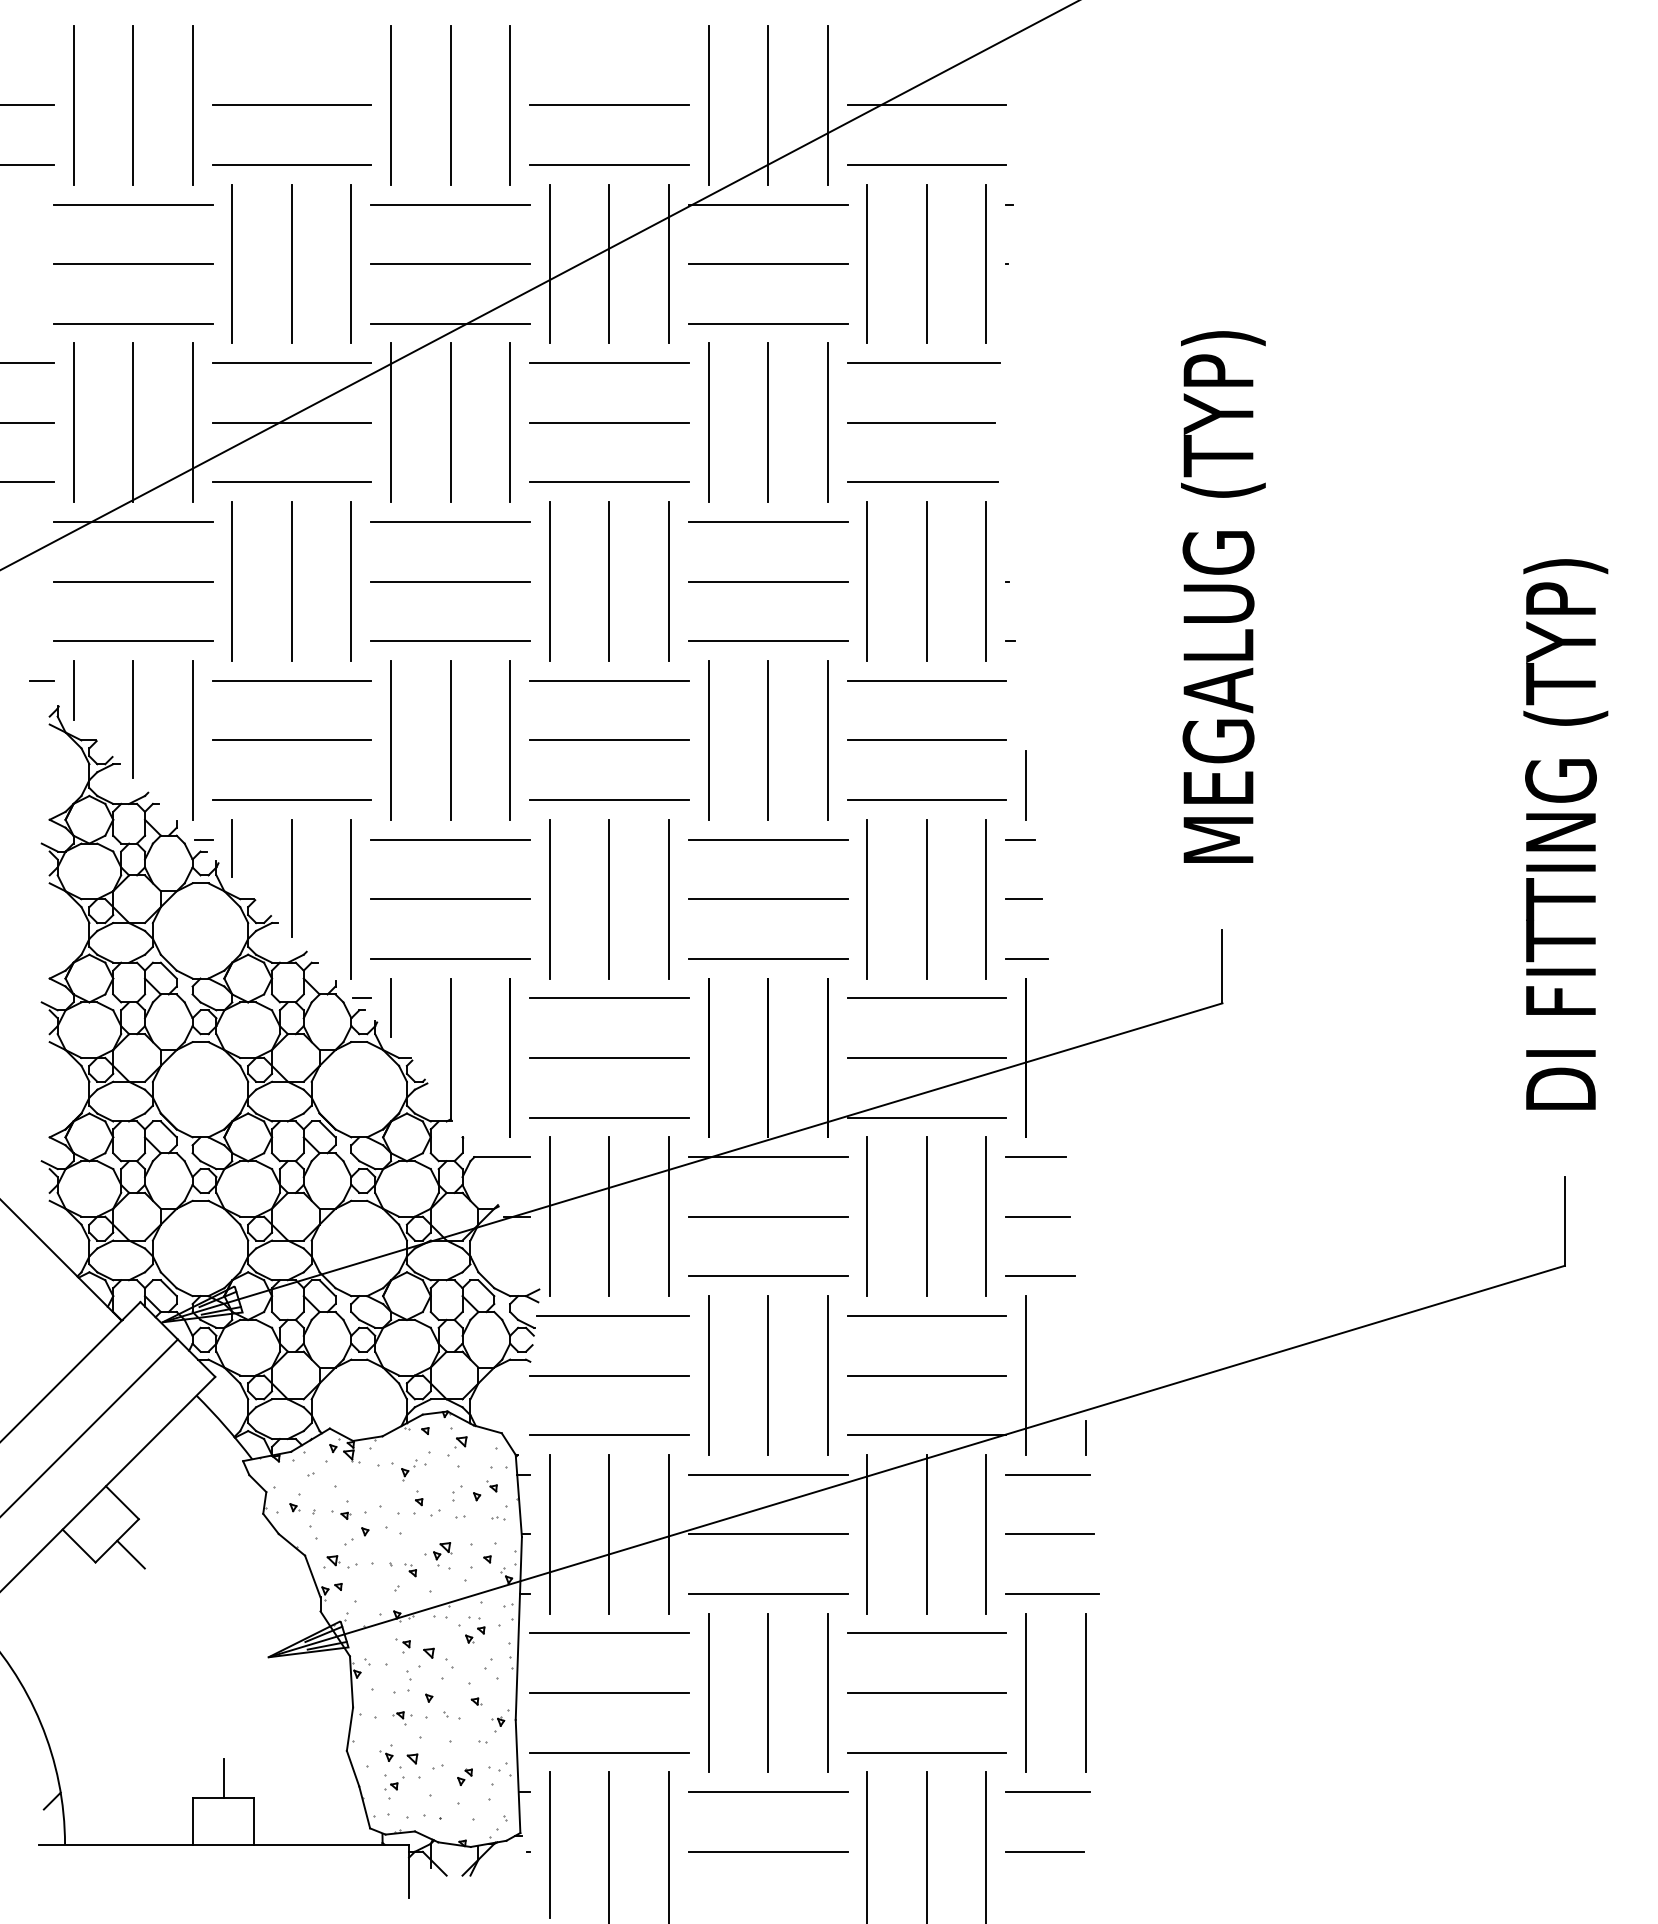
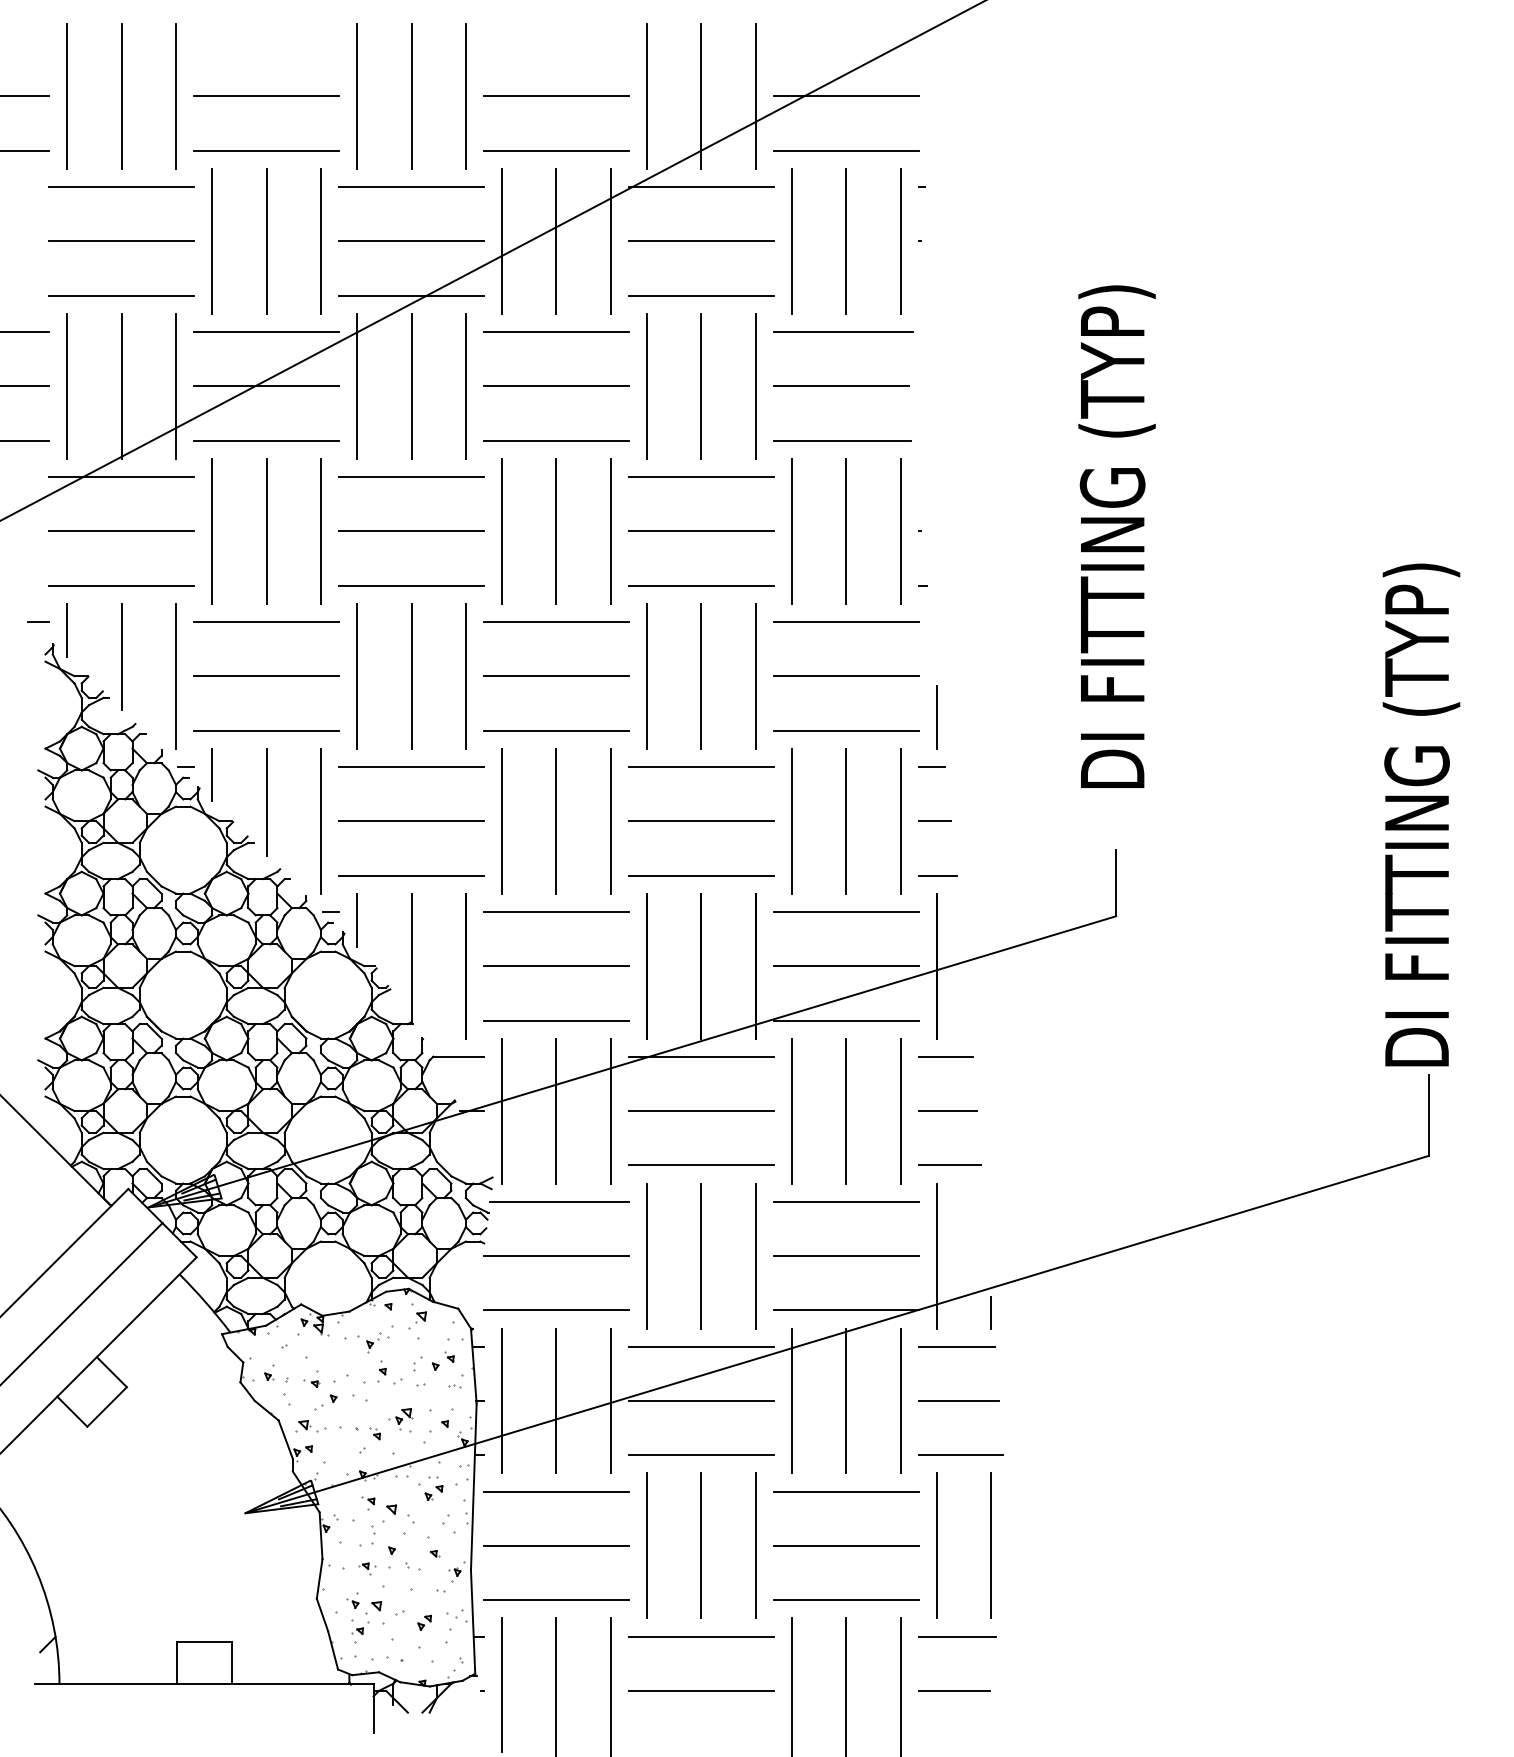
text: (1223, 584) -> (1117, 533), MEGALUG (TYP) -> DI FITTING (TYP)
text: (1565, 834) -> (1421, 815), moved
line: (130, 1554) -> (119, 1419), removed
line: (223, 1778) -> (204, 1623), removed

